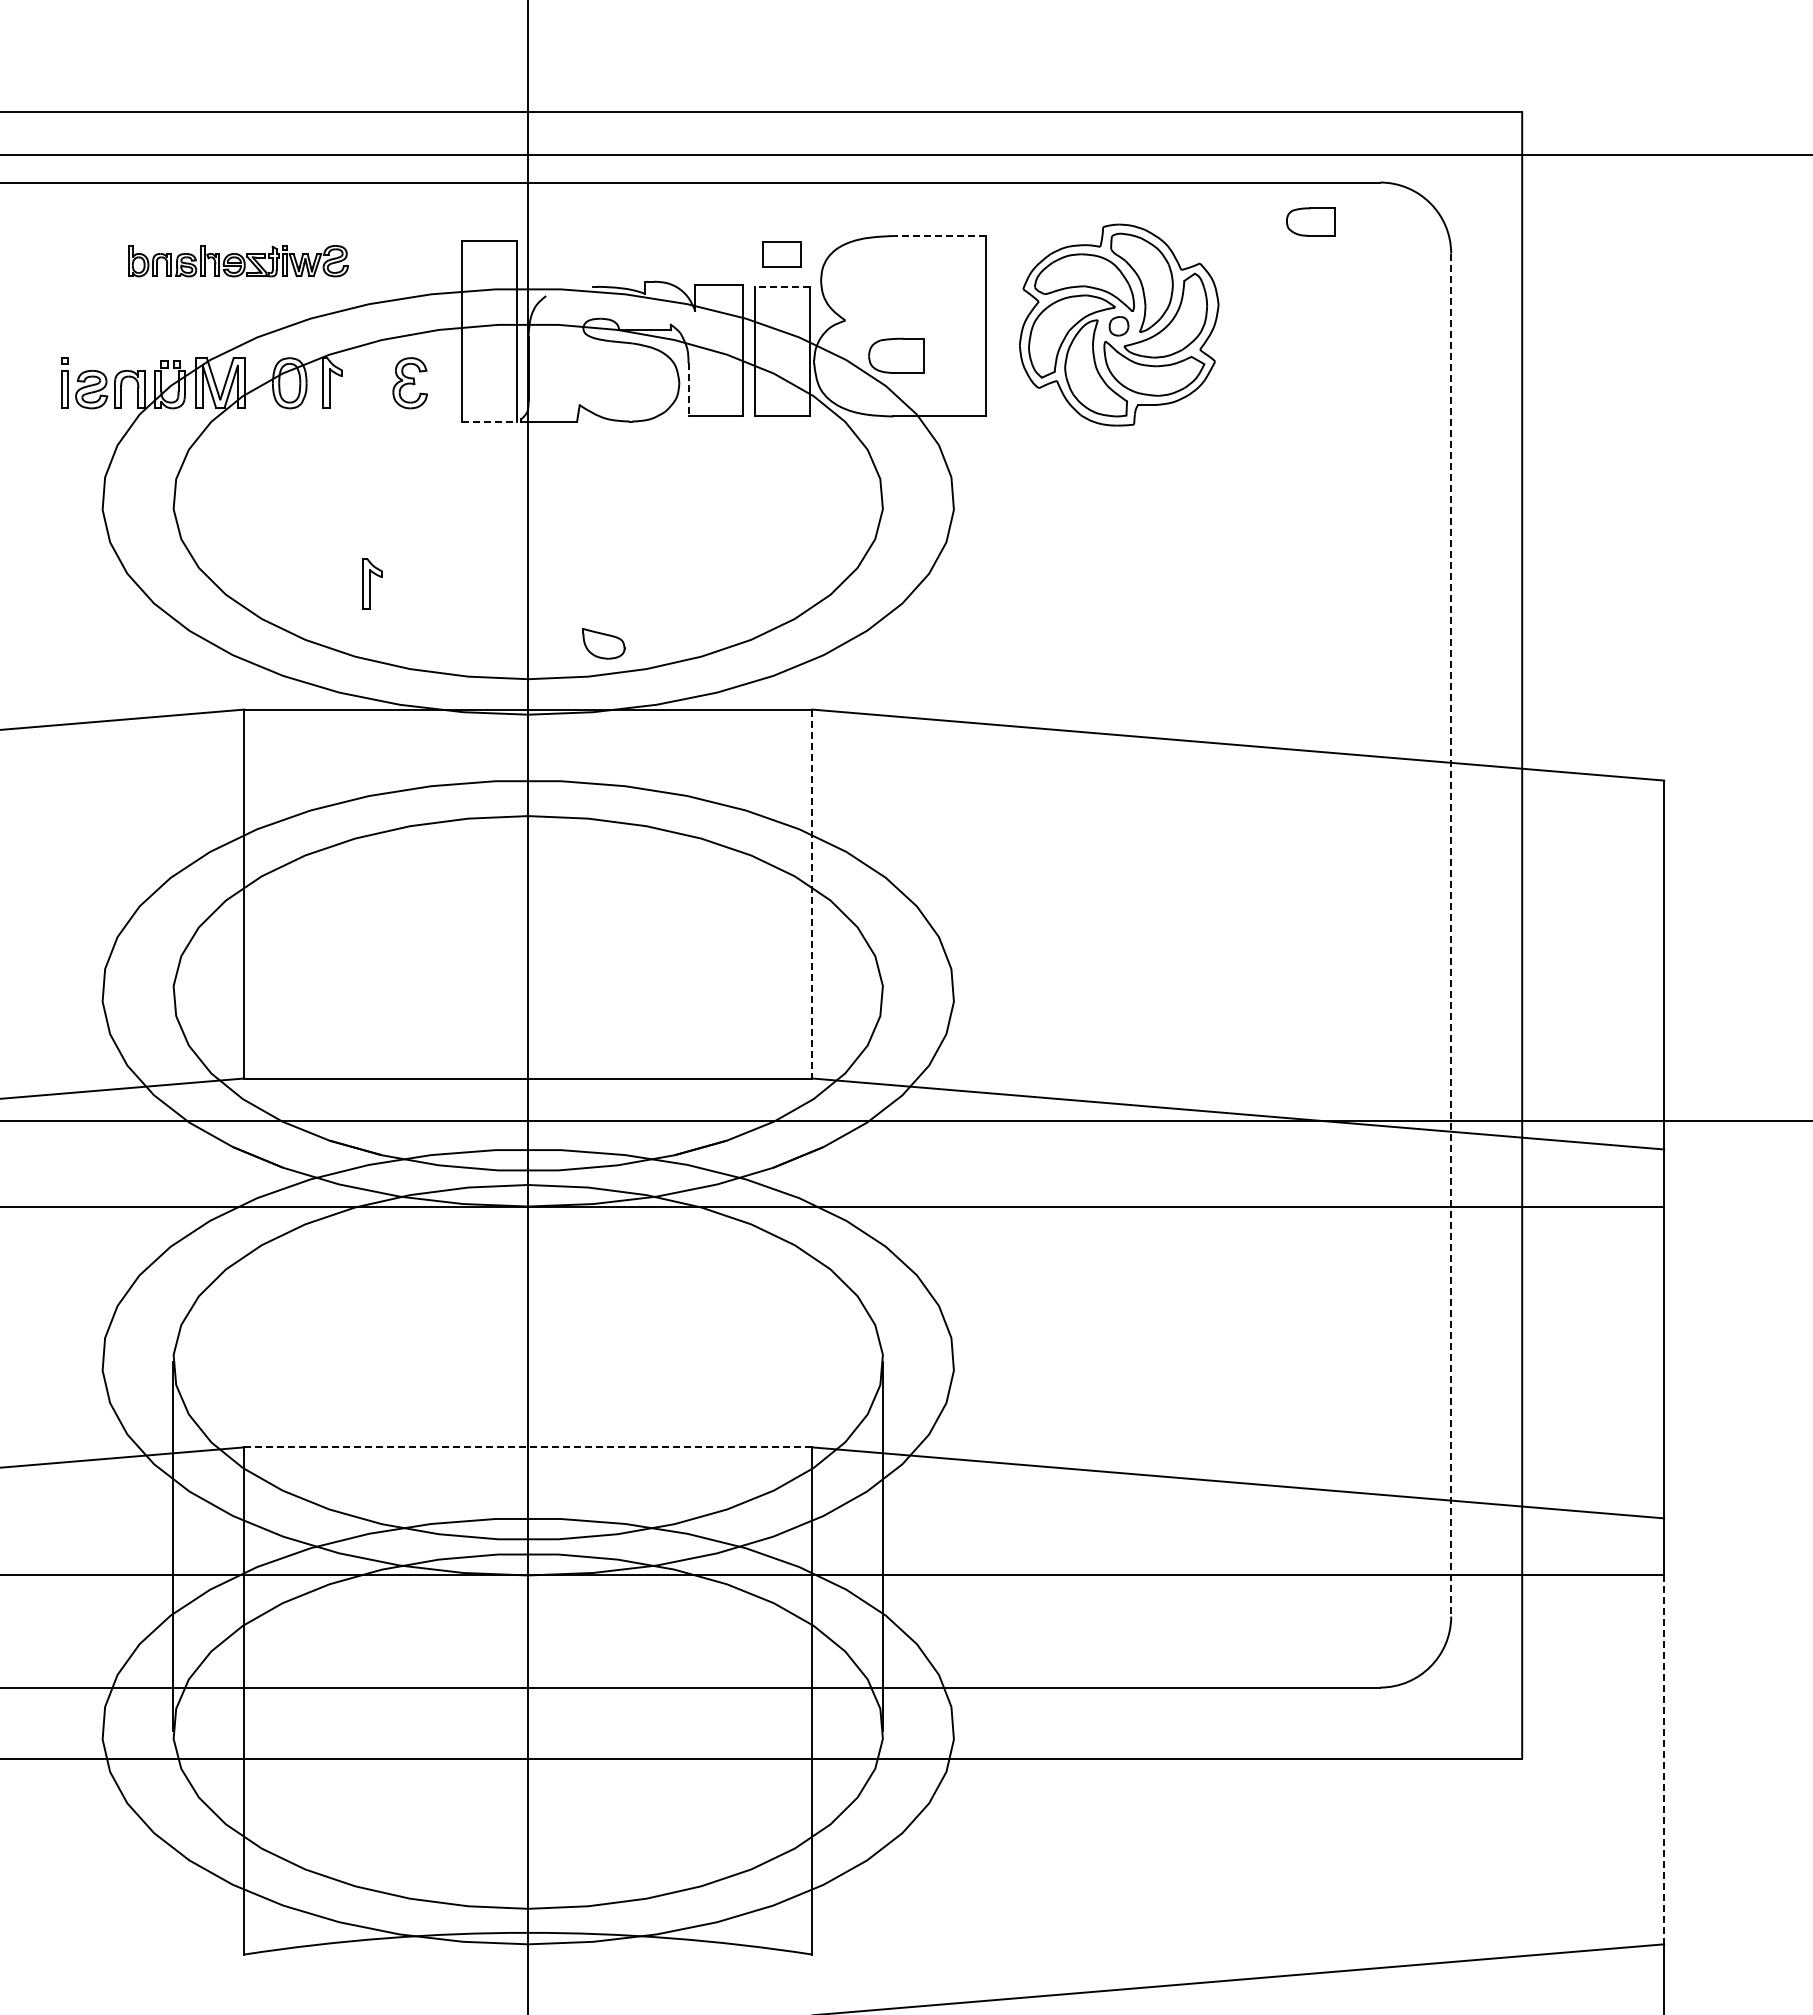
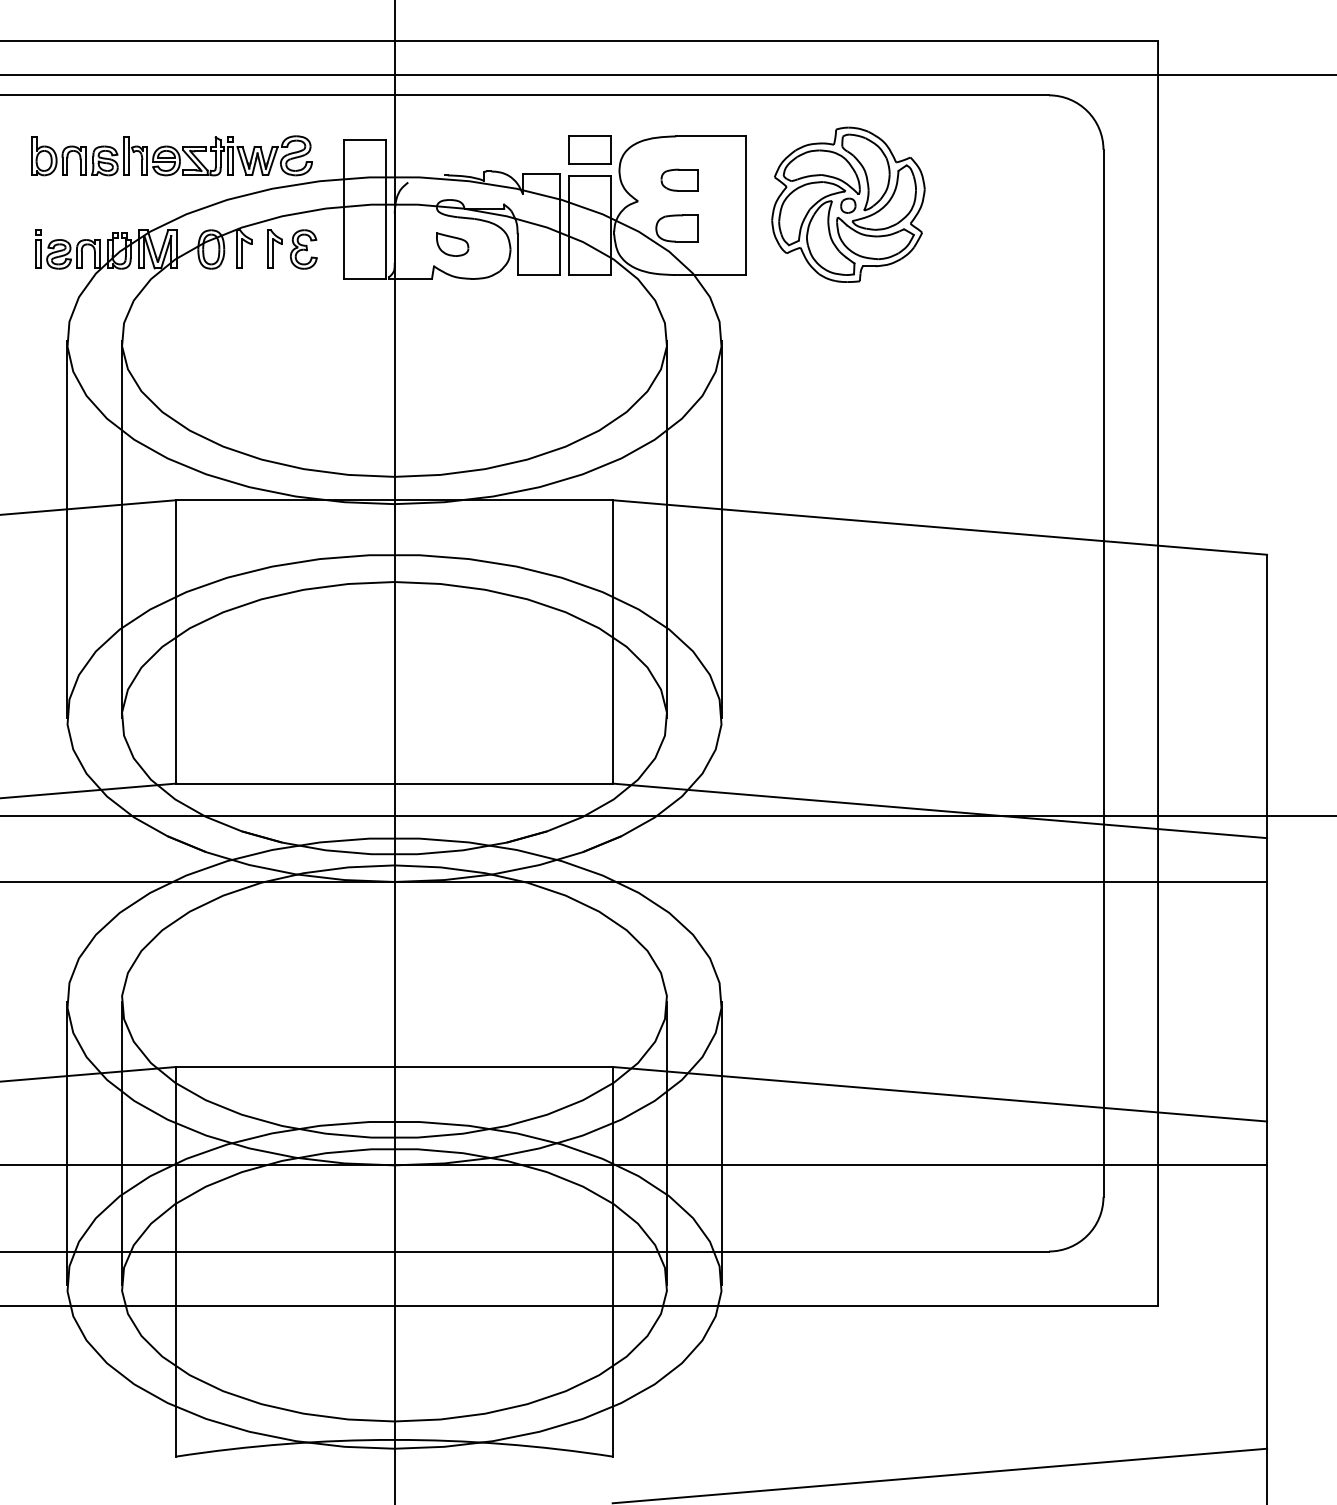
part: (1310, 221) -> (679, 179), moved
line: (939, 235) -> (710, 136), dashed -> solid
part: (782, 254) -> (589, 150), size x1.43
part: (238, 260) -> (171, 155), size x1.67
line: (781, 287) -> (589, 175), dashed -> solid
line: (688, 389) -> (517, 254), dashed -> solid
line: (490, 421) -> (365, 278), dashed -> solid
part: (372, 583) -> (274, 248), moved
part: (603, 643) -> (452, 244), moved
line: (102, 747) -> (67, 529), added
line: (173, 747) -> (121, 529), added
line: (883, 747) -> (667, 529), added
line: (954, 747) -> (721, 529), added
line: (812, 894) -> (612, 642), dashed -> solid
line: (1451, 935) -> (1103, 673), dashed -> solid
line: (528, 1447) -> (394, 1067), dashed -> solid
line: (102, 1546) -> (67, 1143), added
line: (954, 1546) -> (721, 1143), added
line: (1664, 1760) -> (1267, 1307), dashed -> solid

